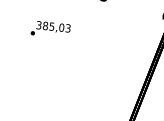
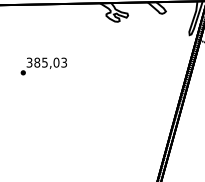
text: (50, 29) -> (43, 66), moved

